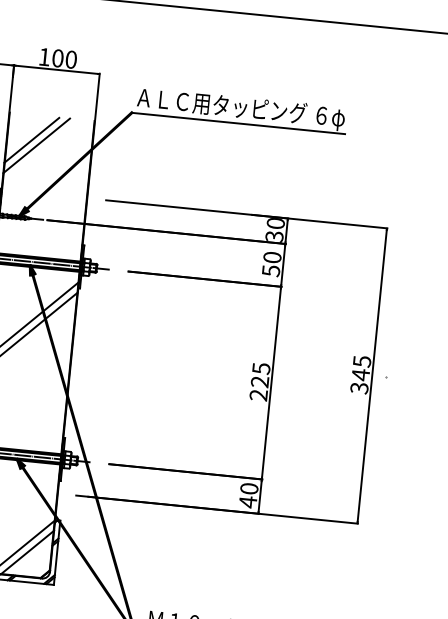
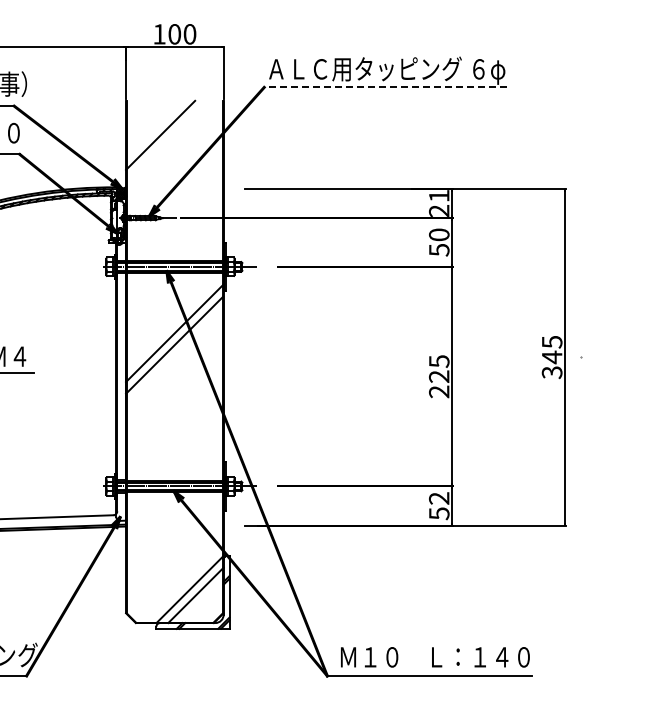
line: (238, 123) -> (385, 87), solid -> dashed
line: (31, 140) -> (154, 129), removed
text: (275, 230) -> (439, 203), 30 -> 21
text: (248, 495) -> (439, 506), 40 -> 52

